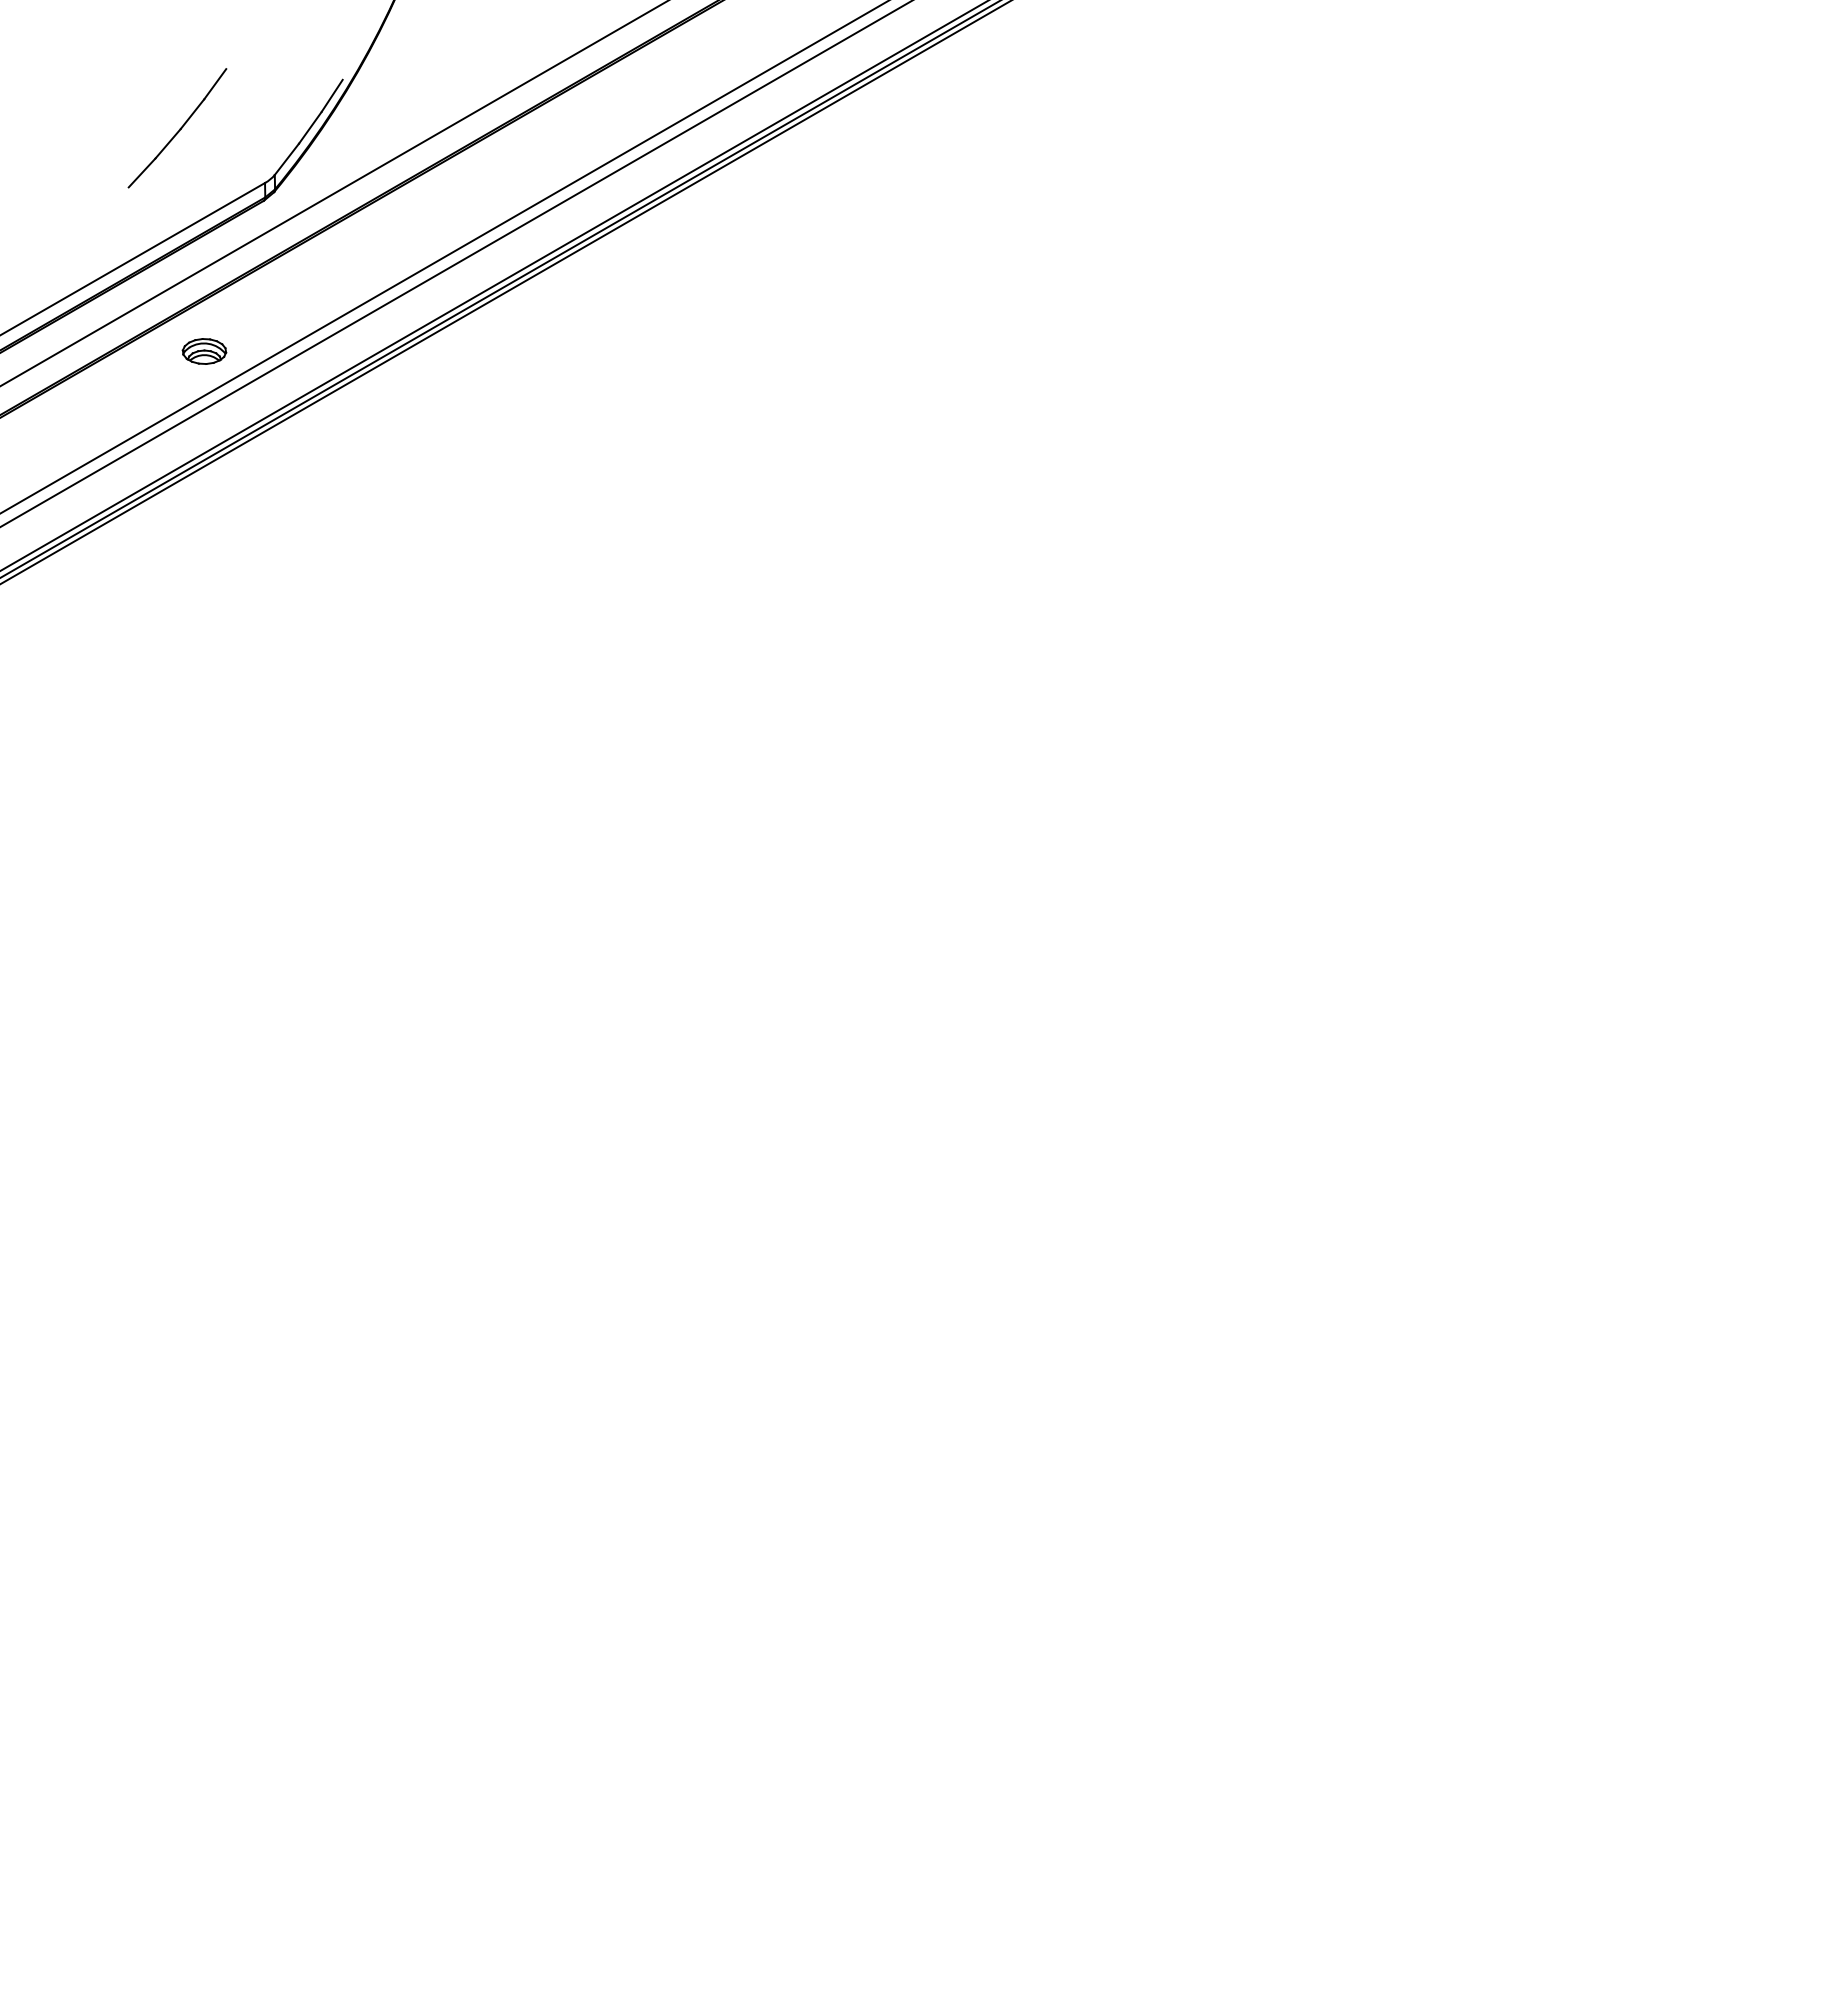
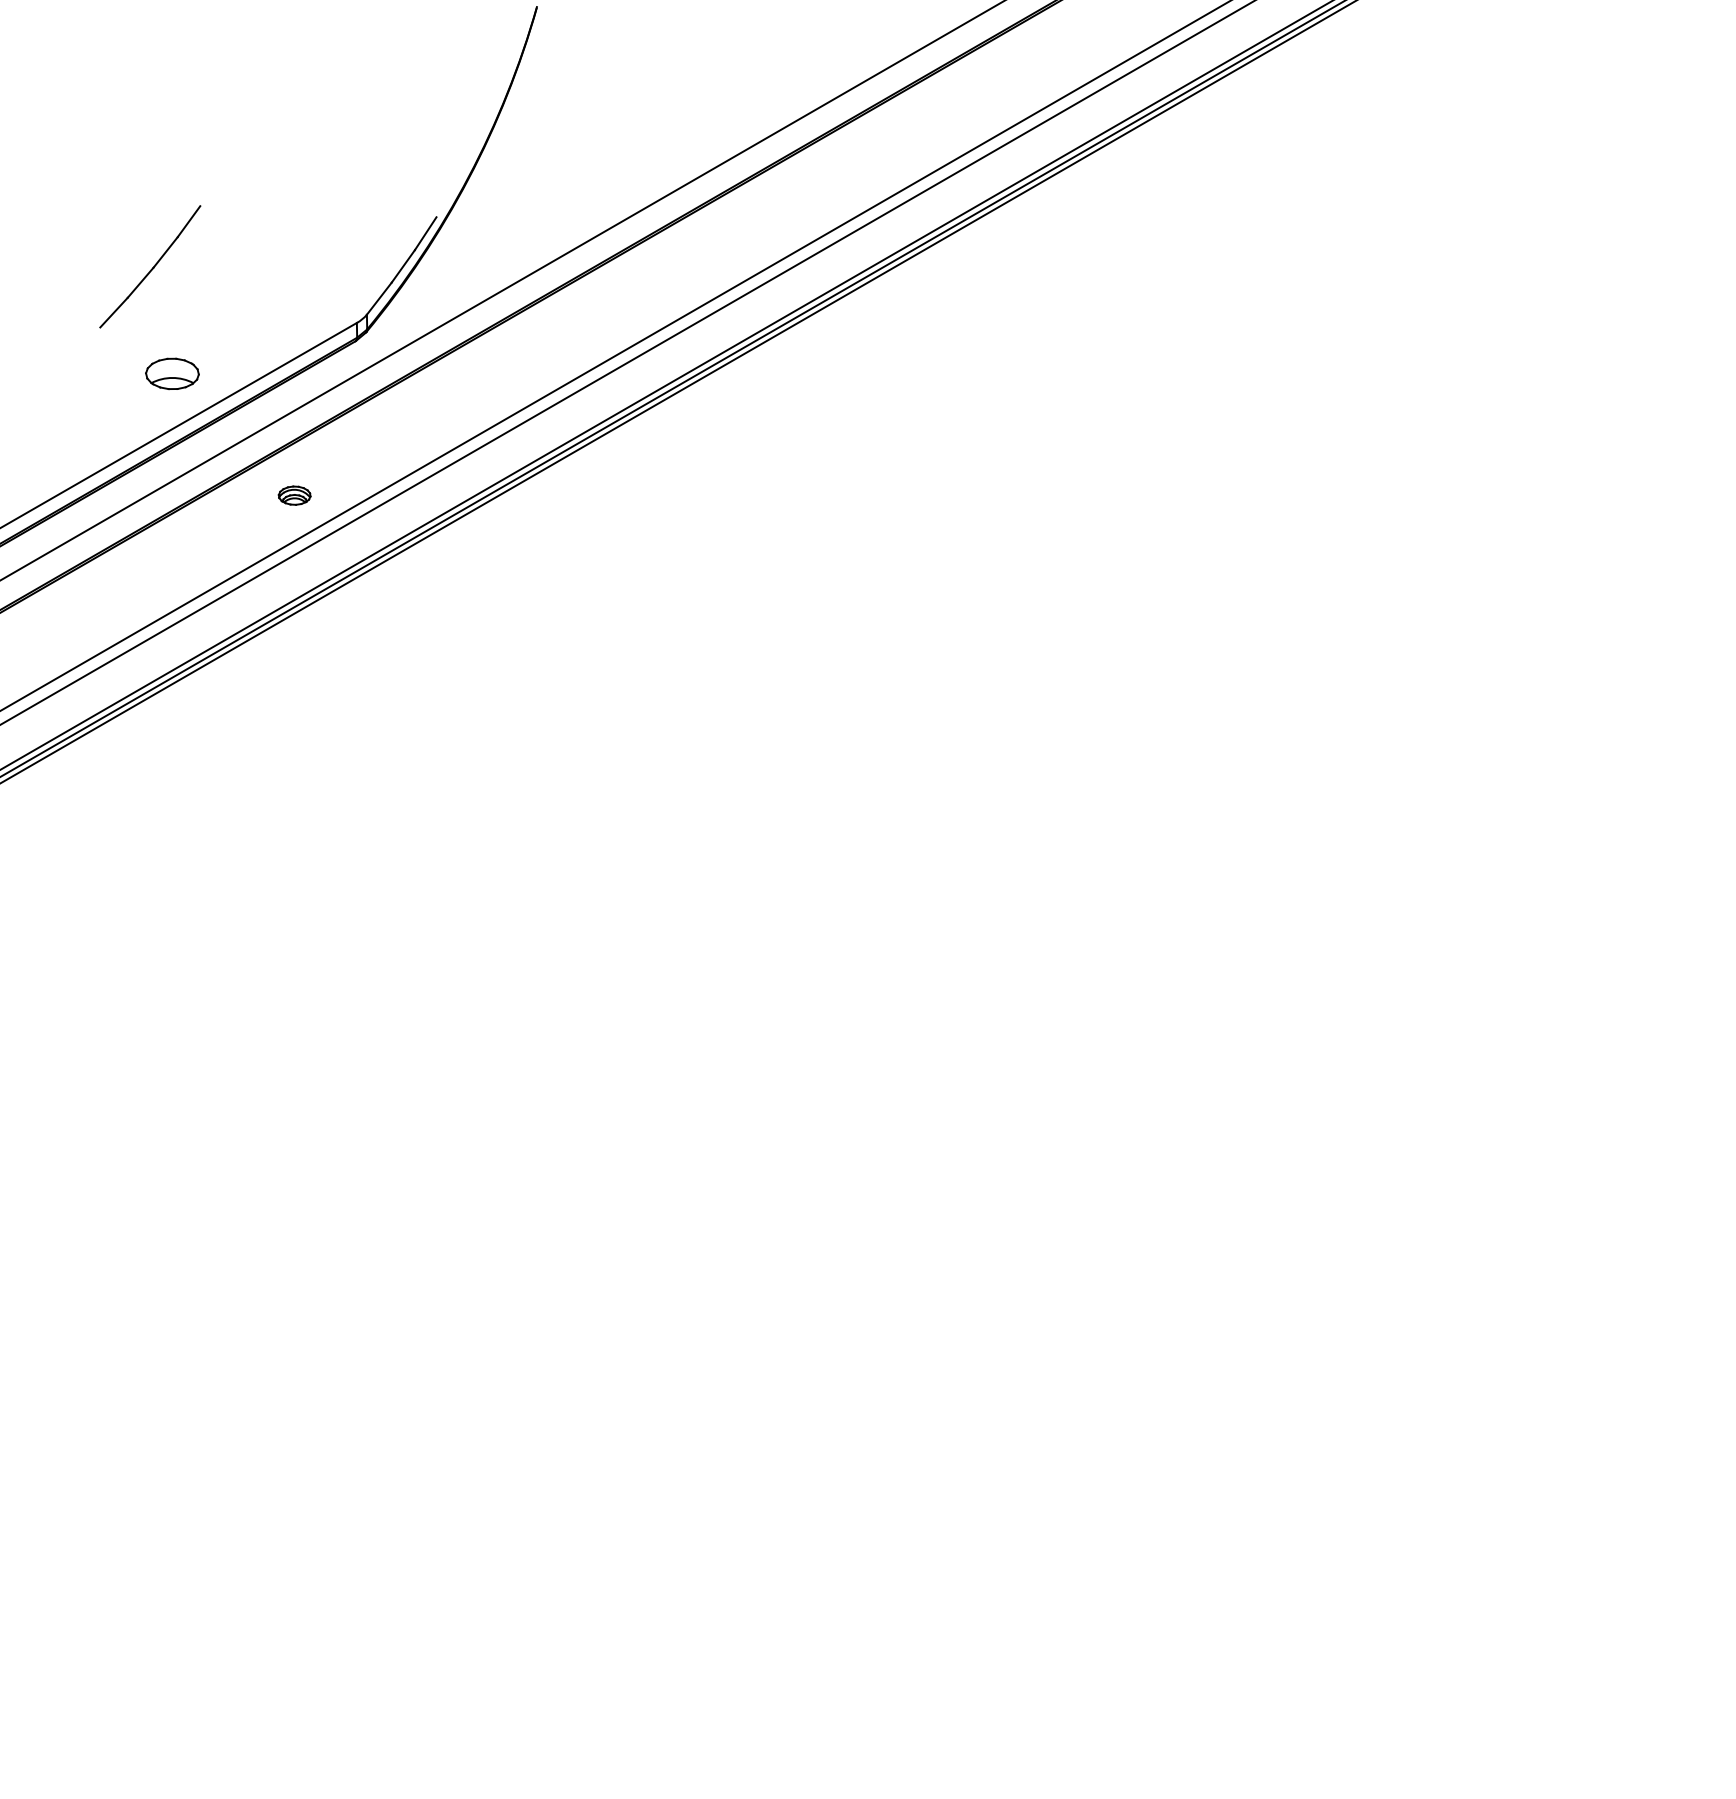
part: (177, 128) -> (150, 267), moved
part: (84, 232) -> (171, 373), added
part: (203, 351) -> (293, 495), size x0.71

